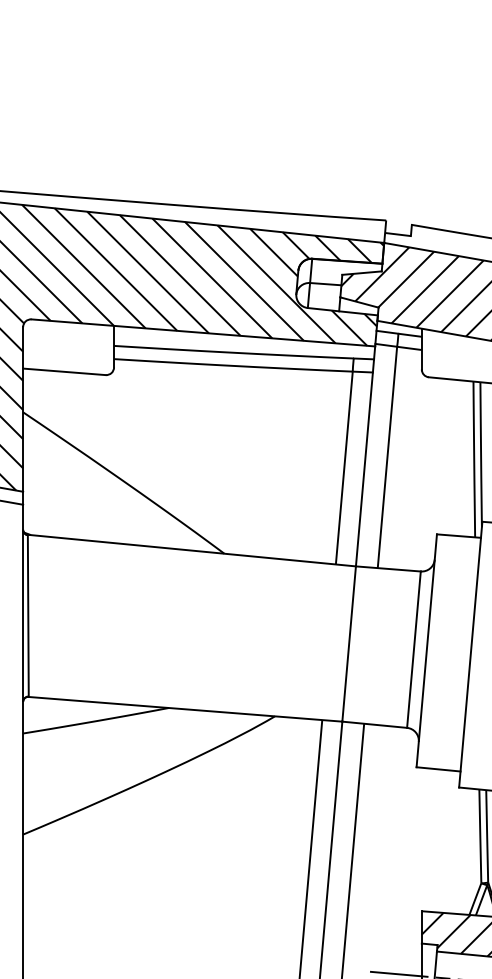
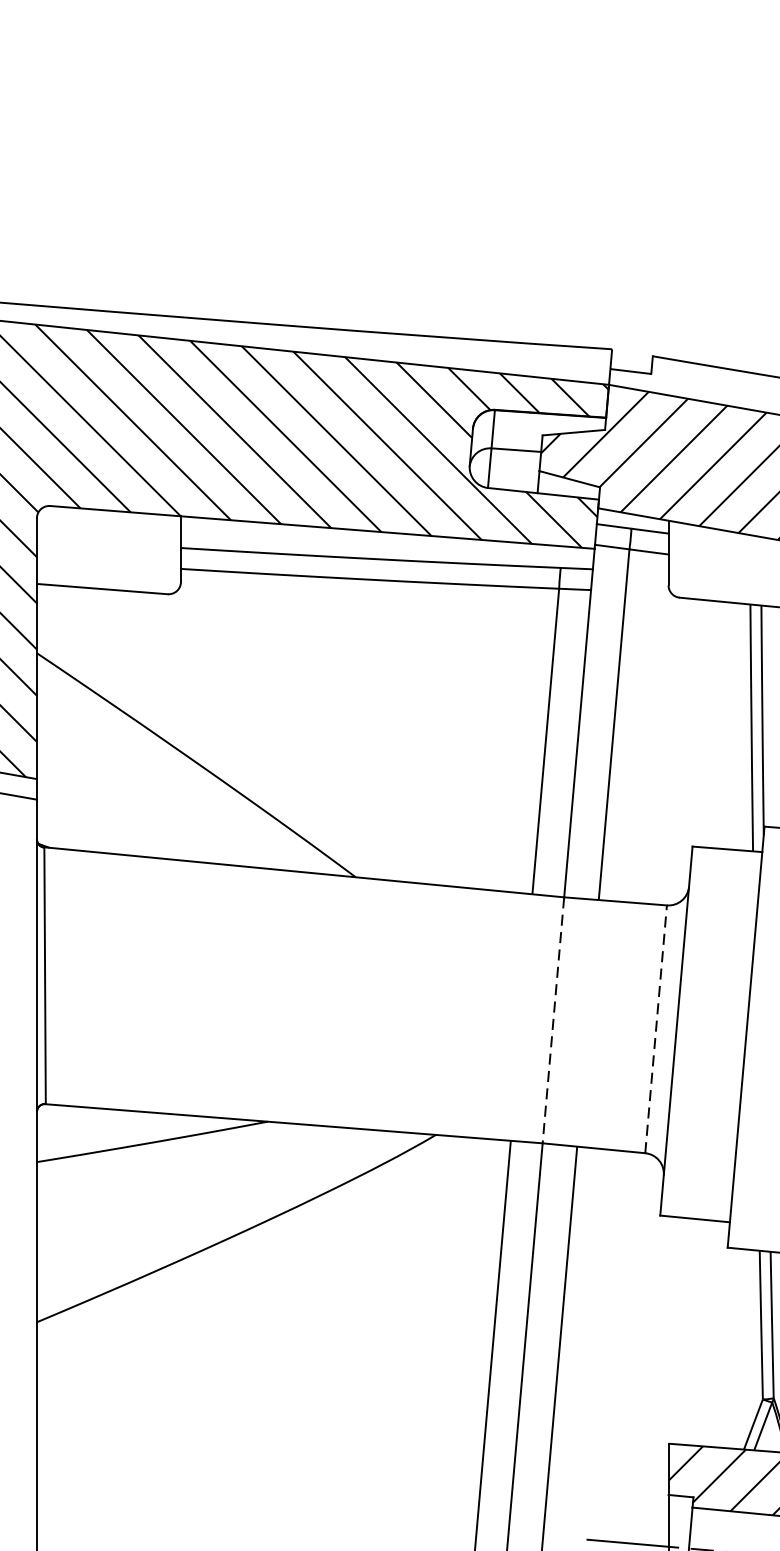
line: (349, 644) -> (553, 1021), solid -> dashed
line: (413, 649) -> (655, 1029), solid -> dashed

